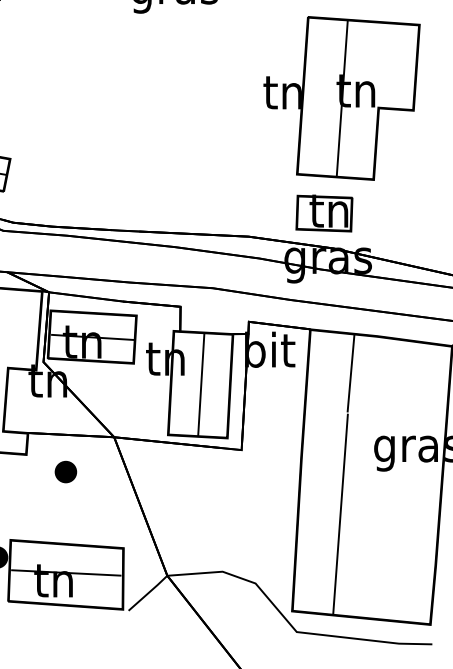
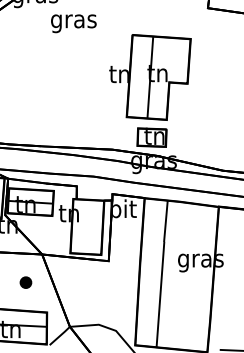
part: (342, 98) -> (150, 77), moved
line: (200, 383) -> (87, 226), removed
part: (65, 471) -> (25, 282), moved

